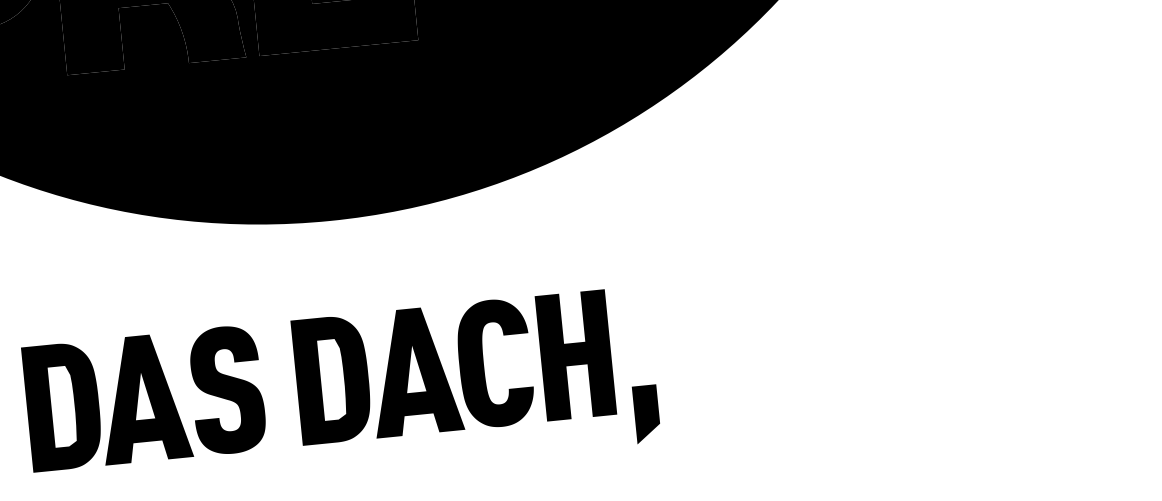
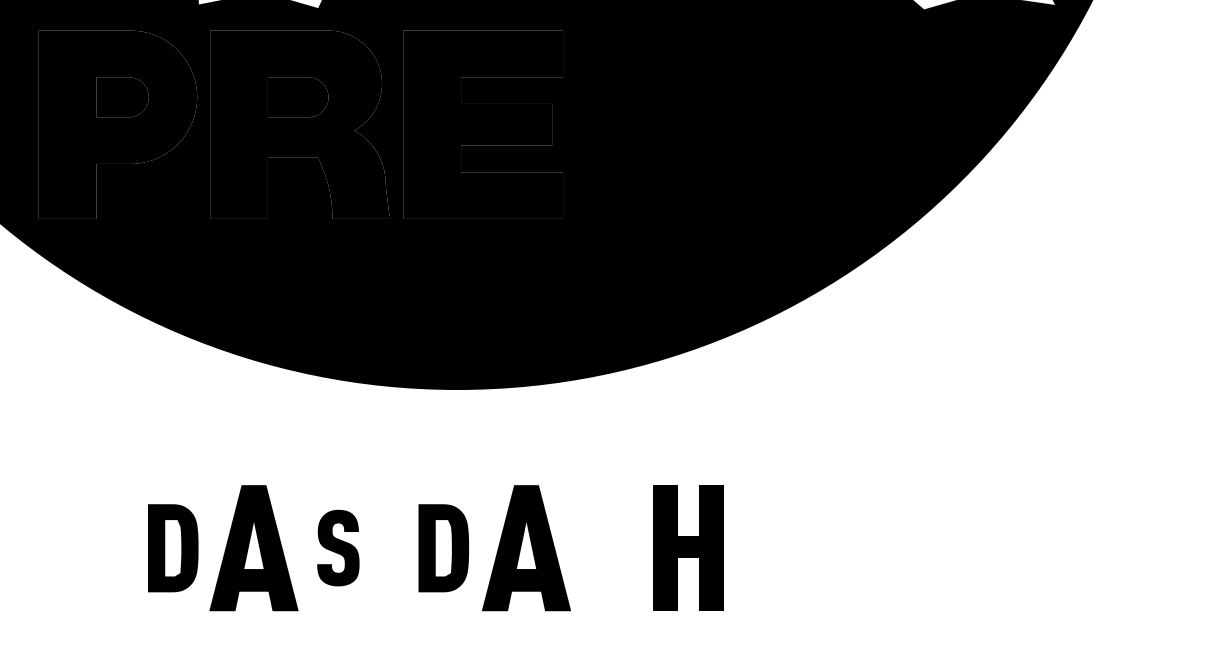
fill: (495, 363) -> (607, 548), removed
part: (332, 380) -> (443, 548), size x0.7
part: (227, 389) -> (338, 547), size x0.6
part: (63, 406) -> (173, 548), size x0.7
fill: (646, 414) -> (752, 613), removed

